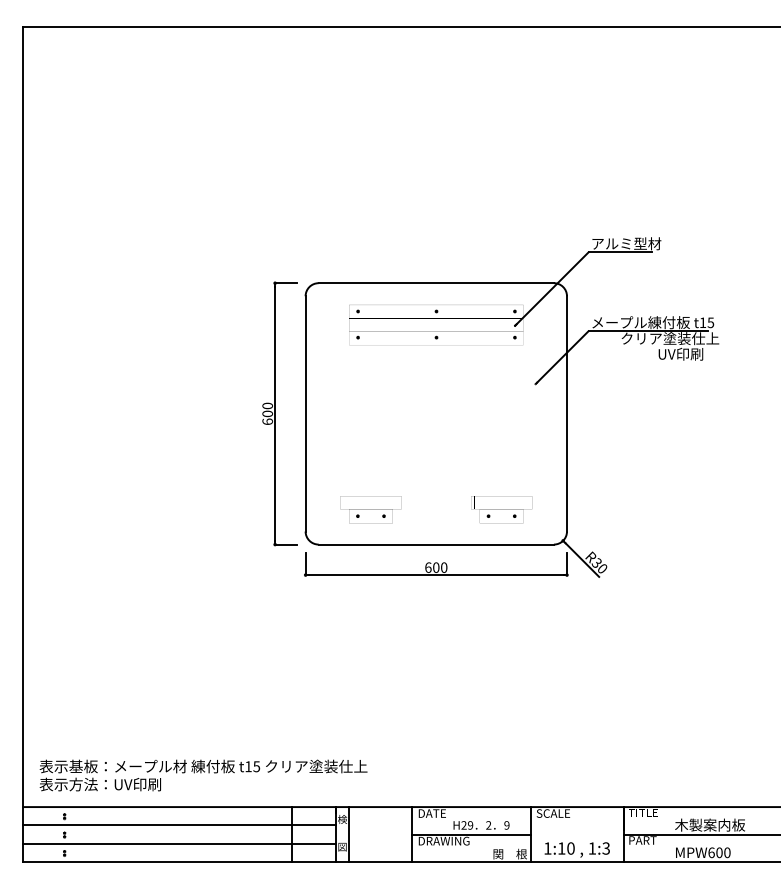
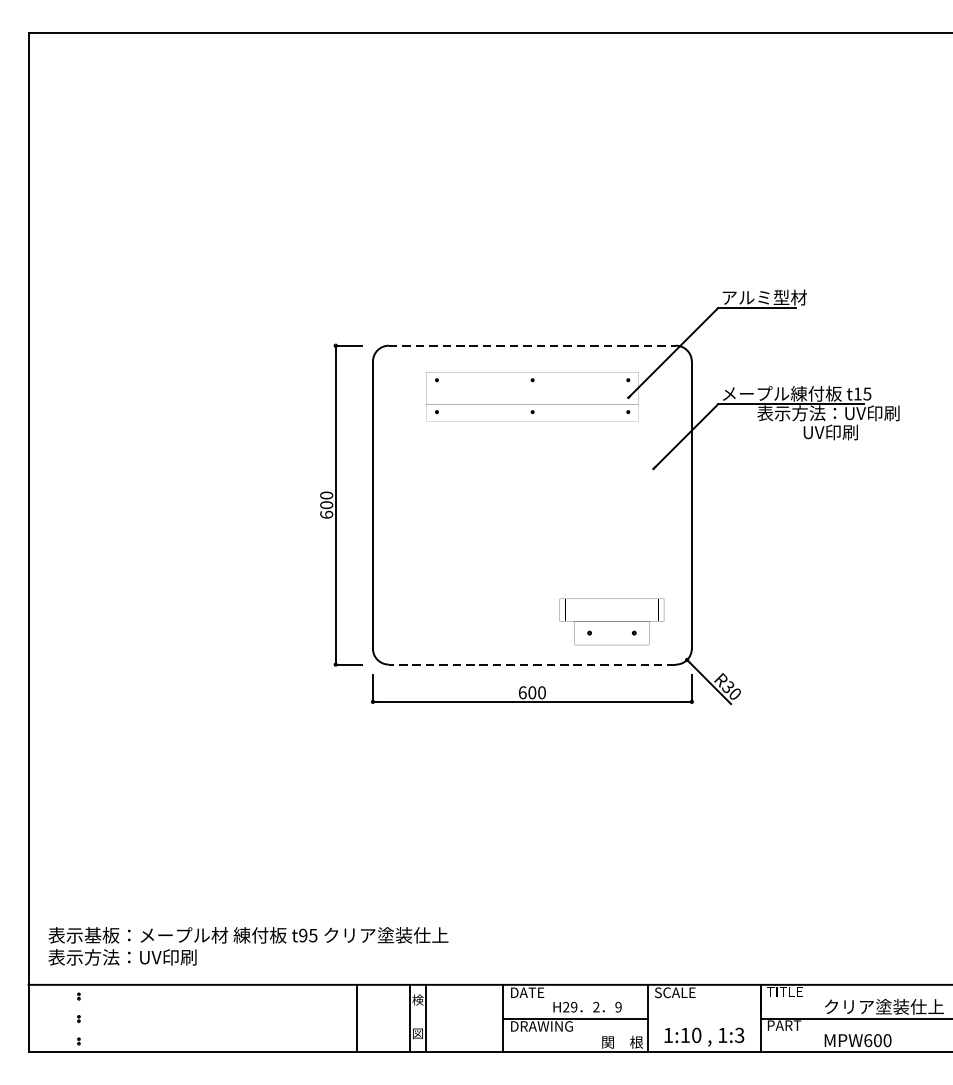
line: (436, 283) -> (532, 346), solid -> dashed
text: (678, 338) -> (827, 413), クリア塗装仕上 -> 表示方法：UV印刷
part: (370, 509) -> (452, 621), removed
part: (501, 509) -> (611, 621), size x1.4
line: (436, 544) -> (532, 664), solid -> dashed
text: (248, 766) -> (303, 935), t15 -> t95
text: (724, 824) -> (883, 1006), 木製案内板 -> クリア塗装仕上
line: (179, 825) -> (219, 1007), removed
line: (179, 843) -> (219, 1029), removed

